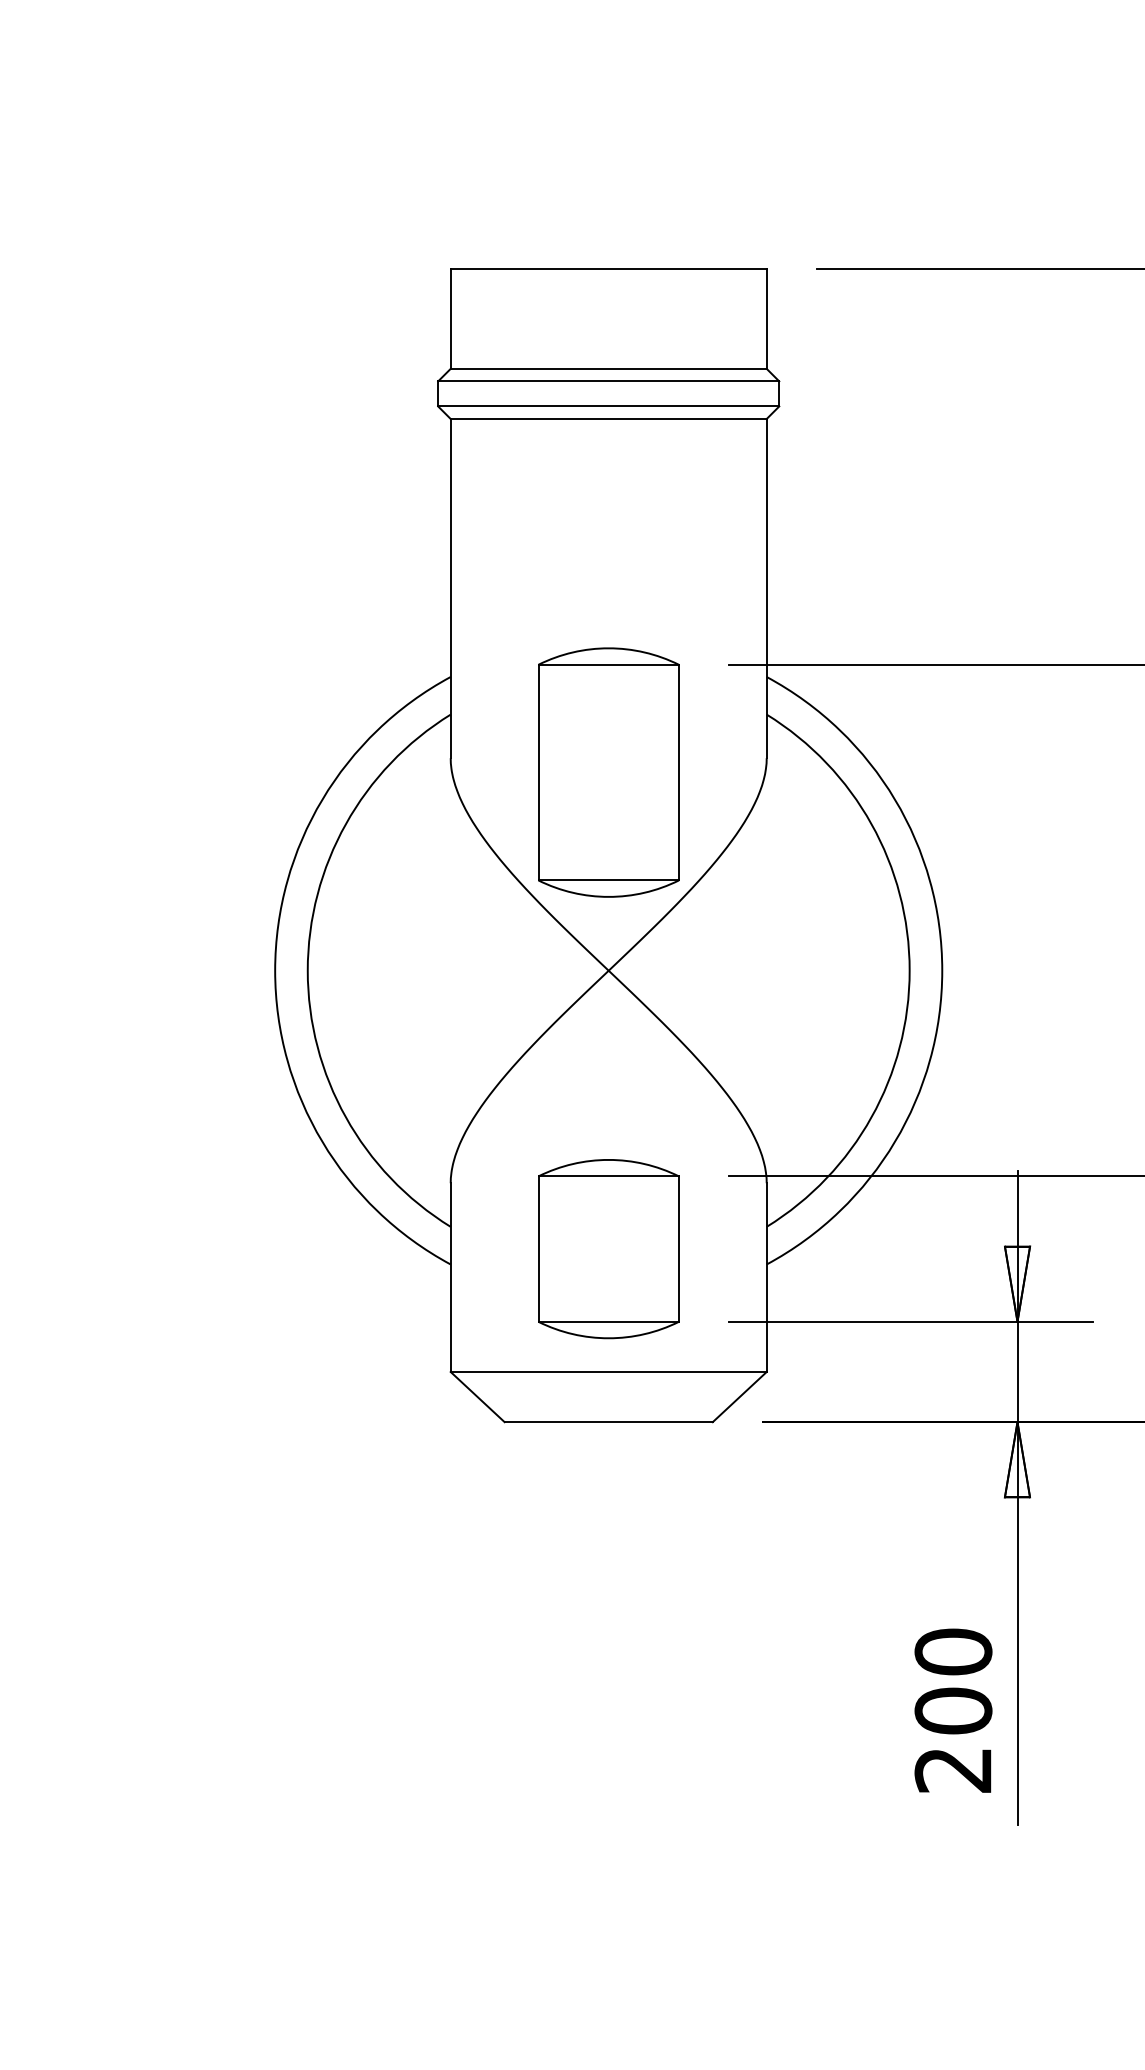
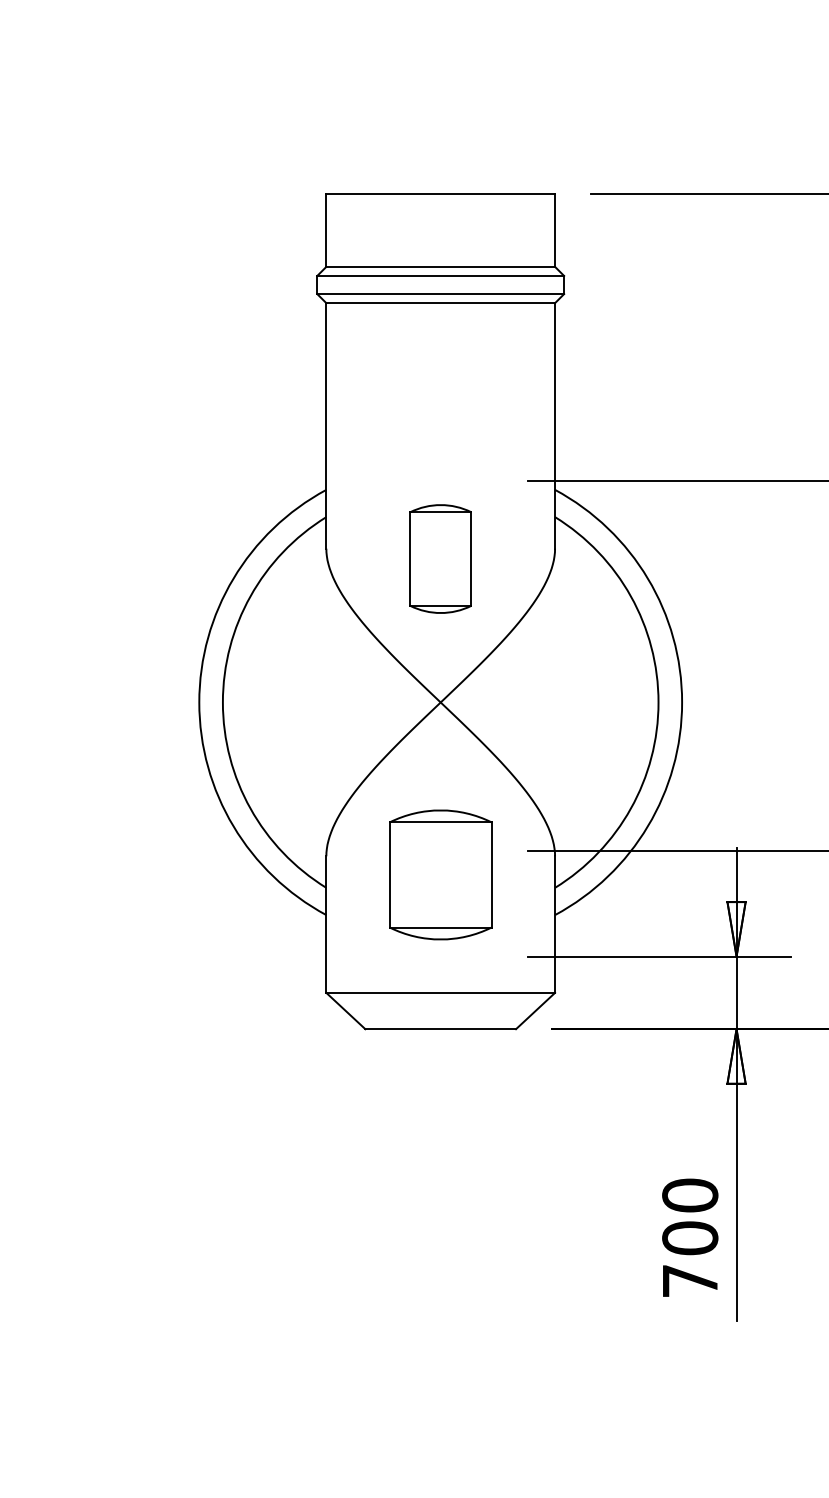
part: (608, 771) -> (440, 558), size x0.6
part: (608, 1248) -> (440, 874), moved
text: (952, 1770) -> (689, 1281), 200 -> 700

